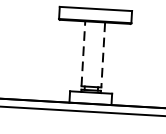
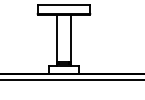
line: (82, 54) -> (56, 38), dashed -> solid
line: (103, 55) -> (71, 38), dashed -> solid

